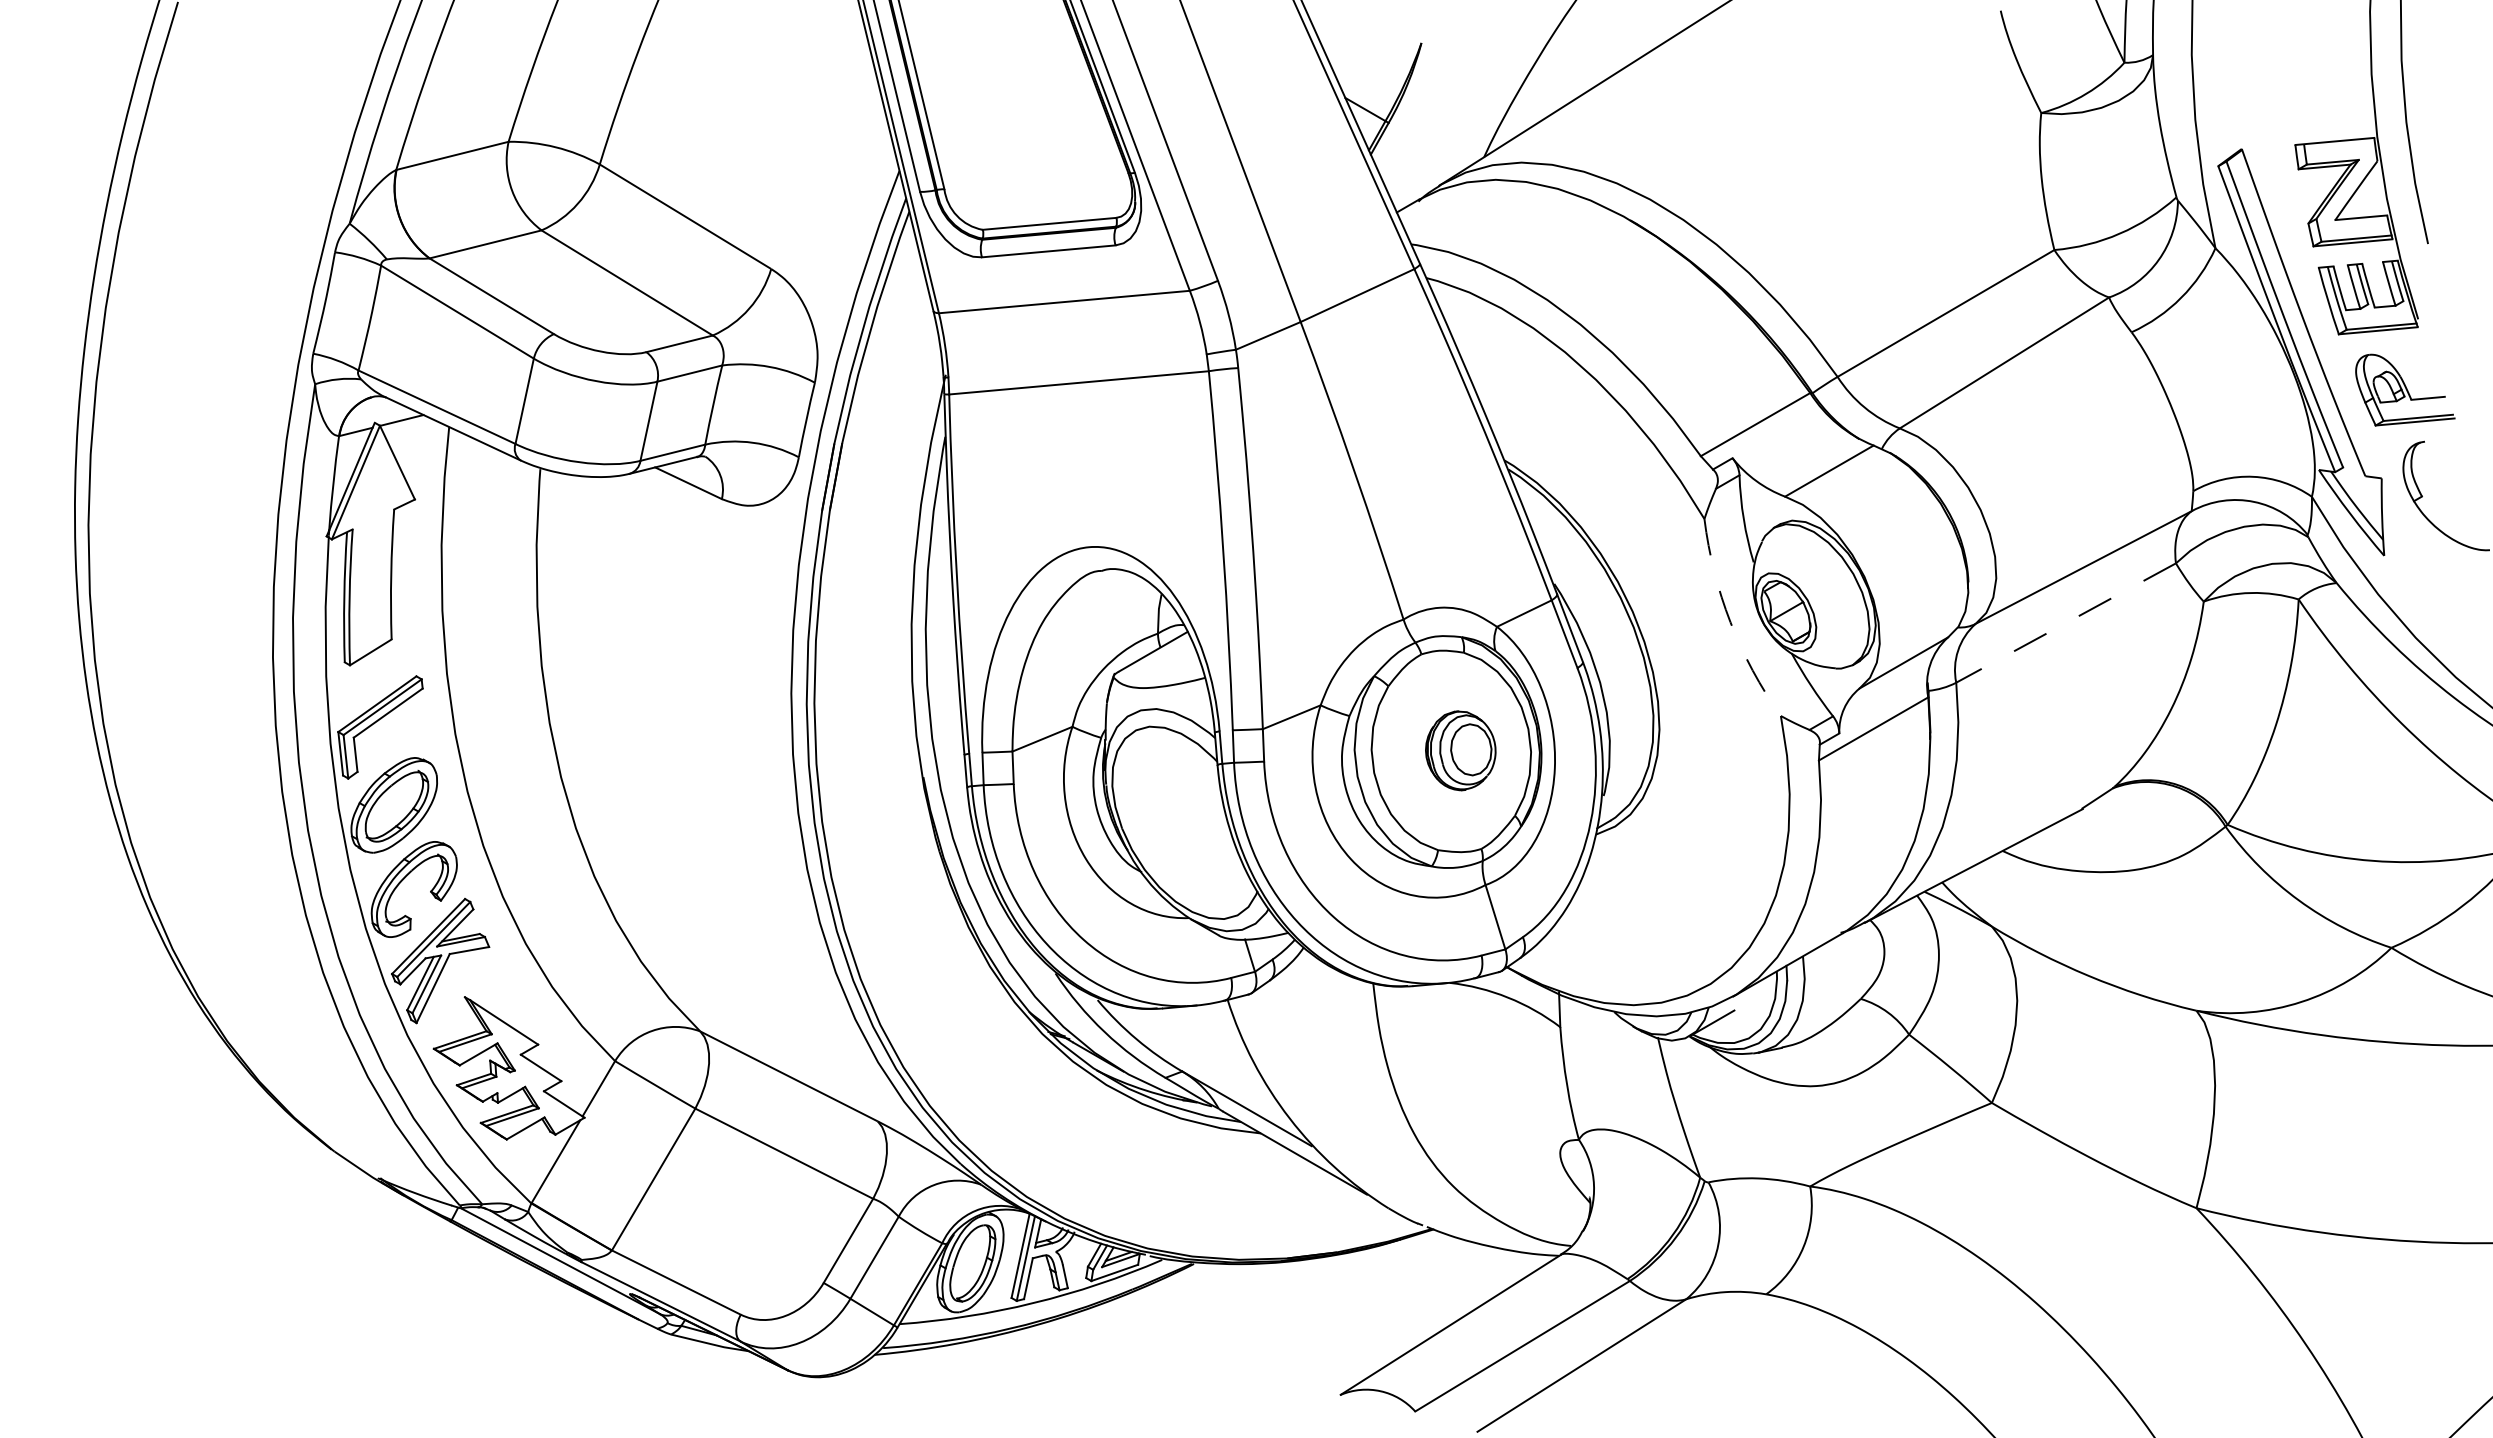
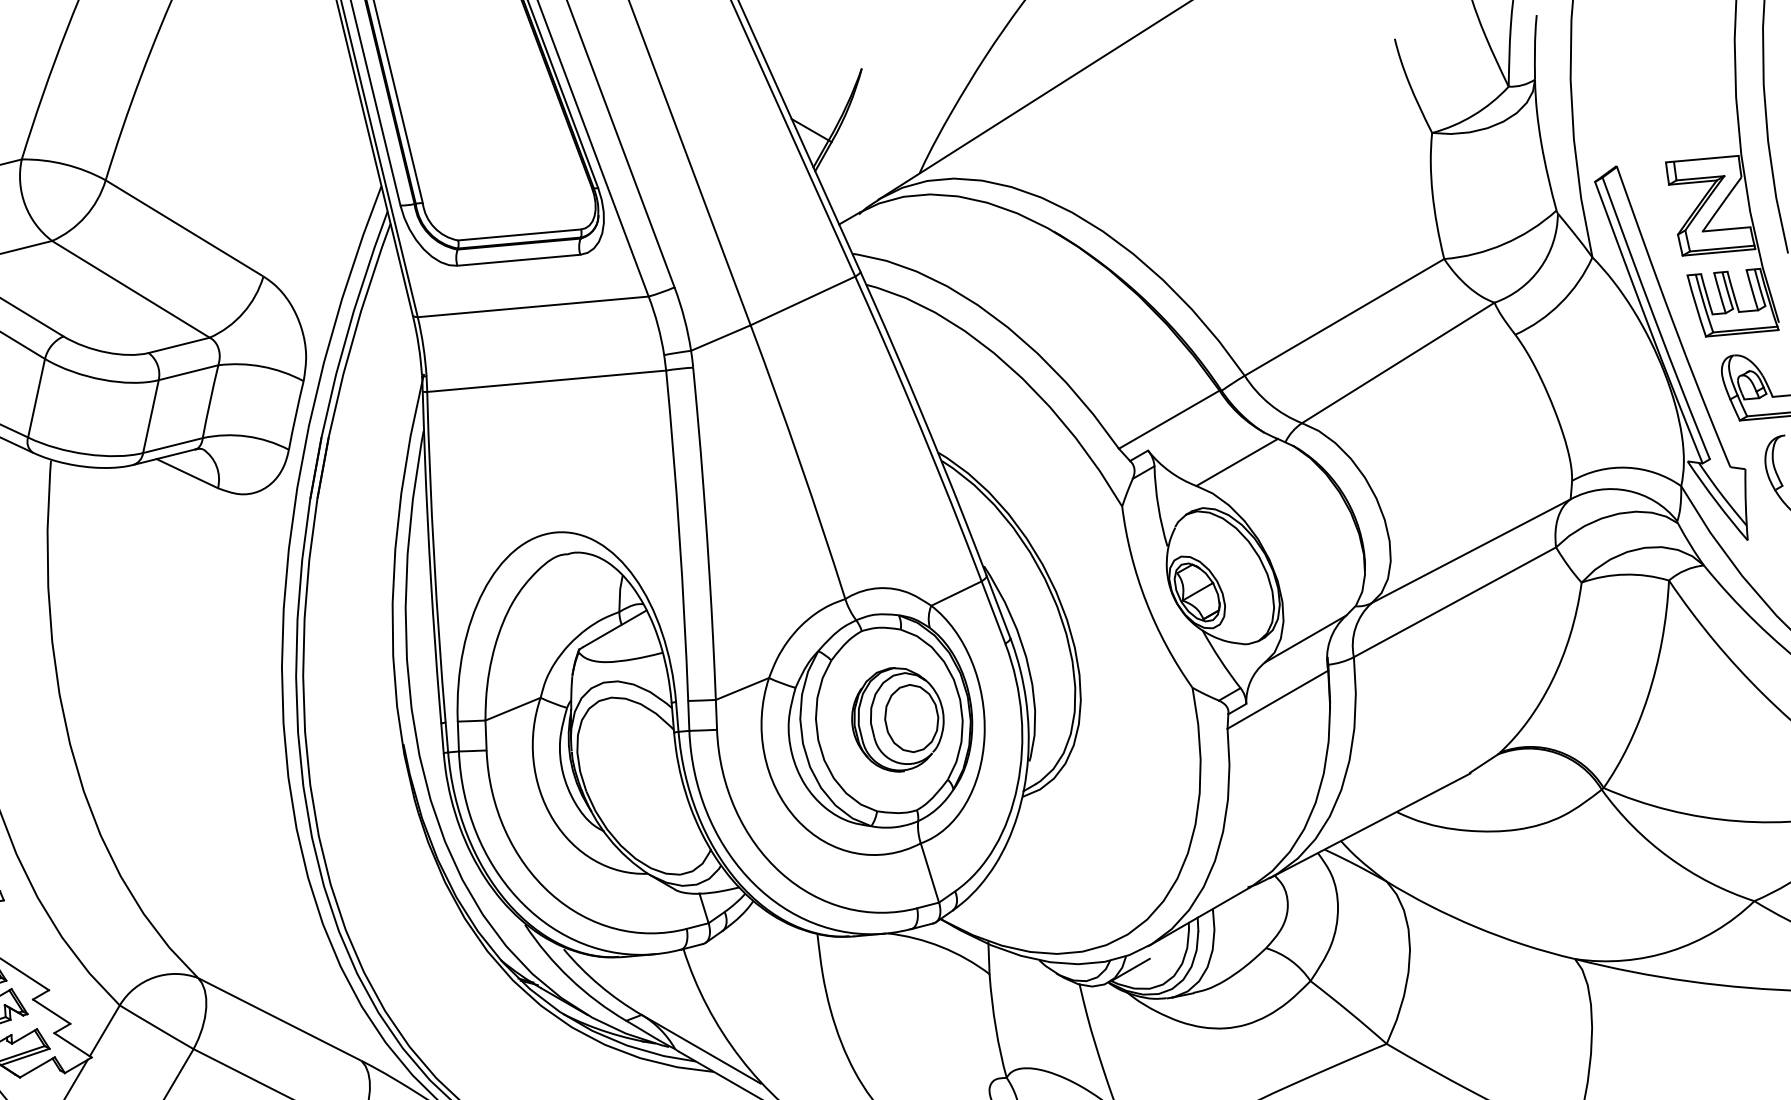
arc: (1730, 622) -> (1146, 601), dashed -> solid
line: (2066, 623) -> (1455, 602), dashed -> solid
part: (1460, 750) -> (897, 719), size x1.43

